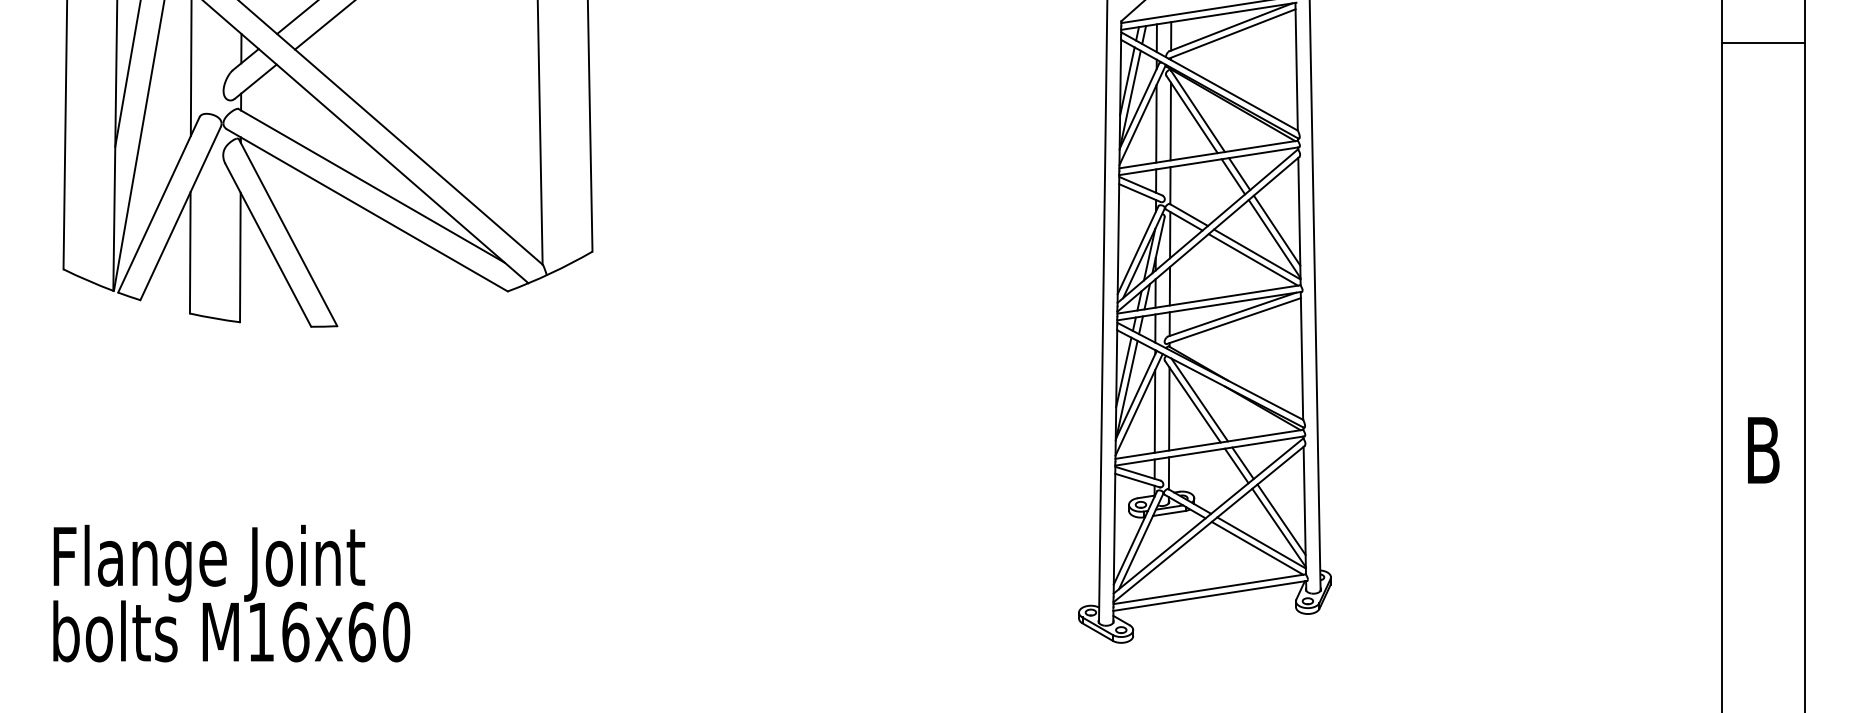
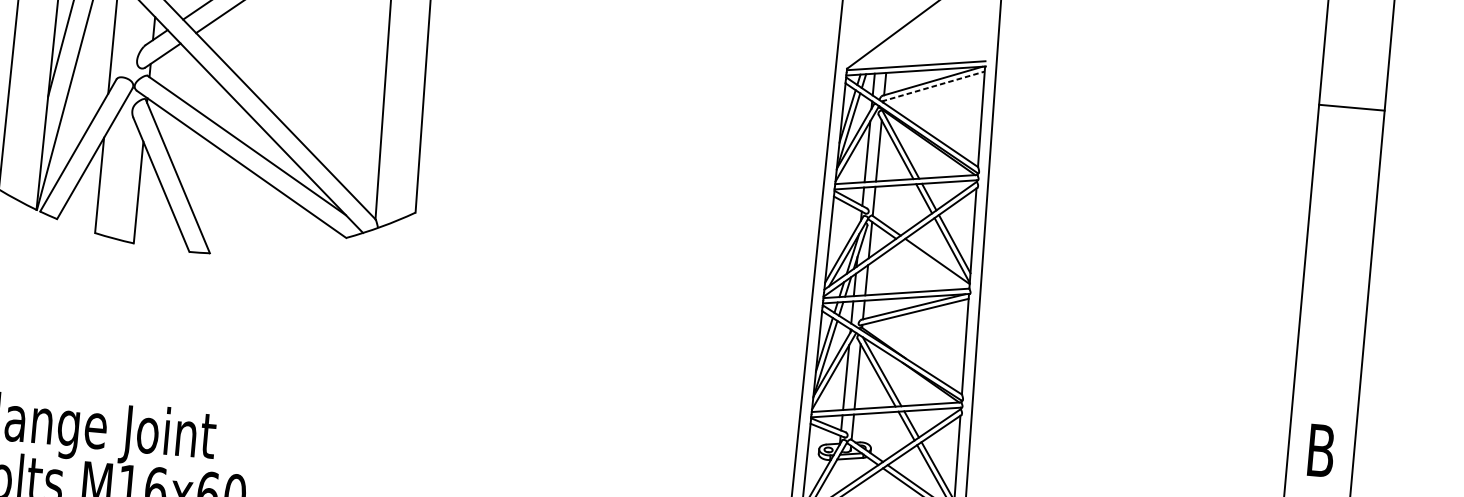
line: (1232, 33) -> (933, 86), solid -> dashed
line: (1763, 42) -> (1351, 107), moved
line: (1252, 259) -> (933, 265), removed

